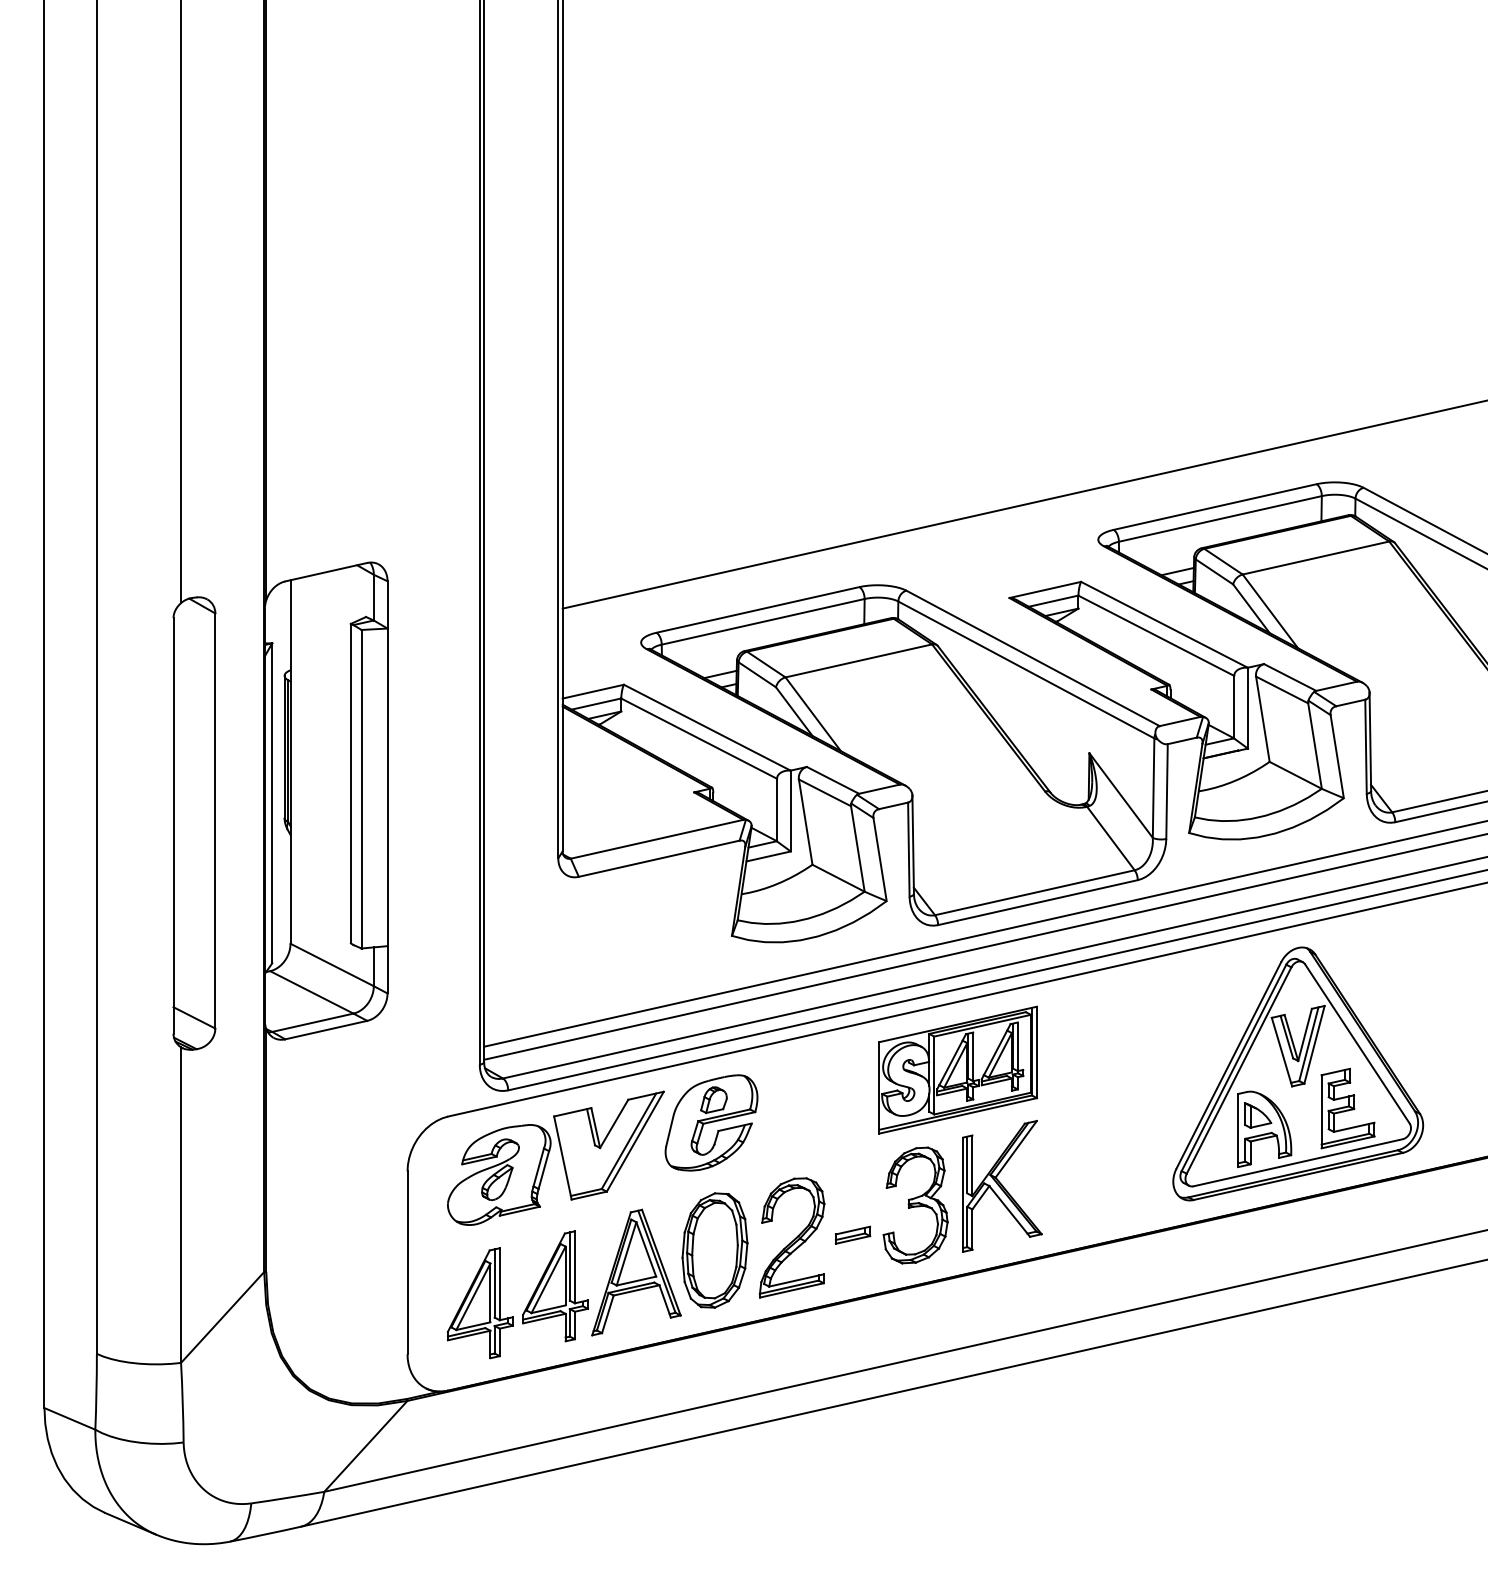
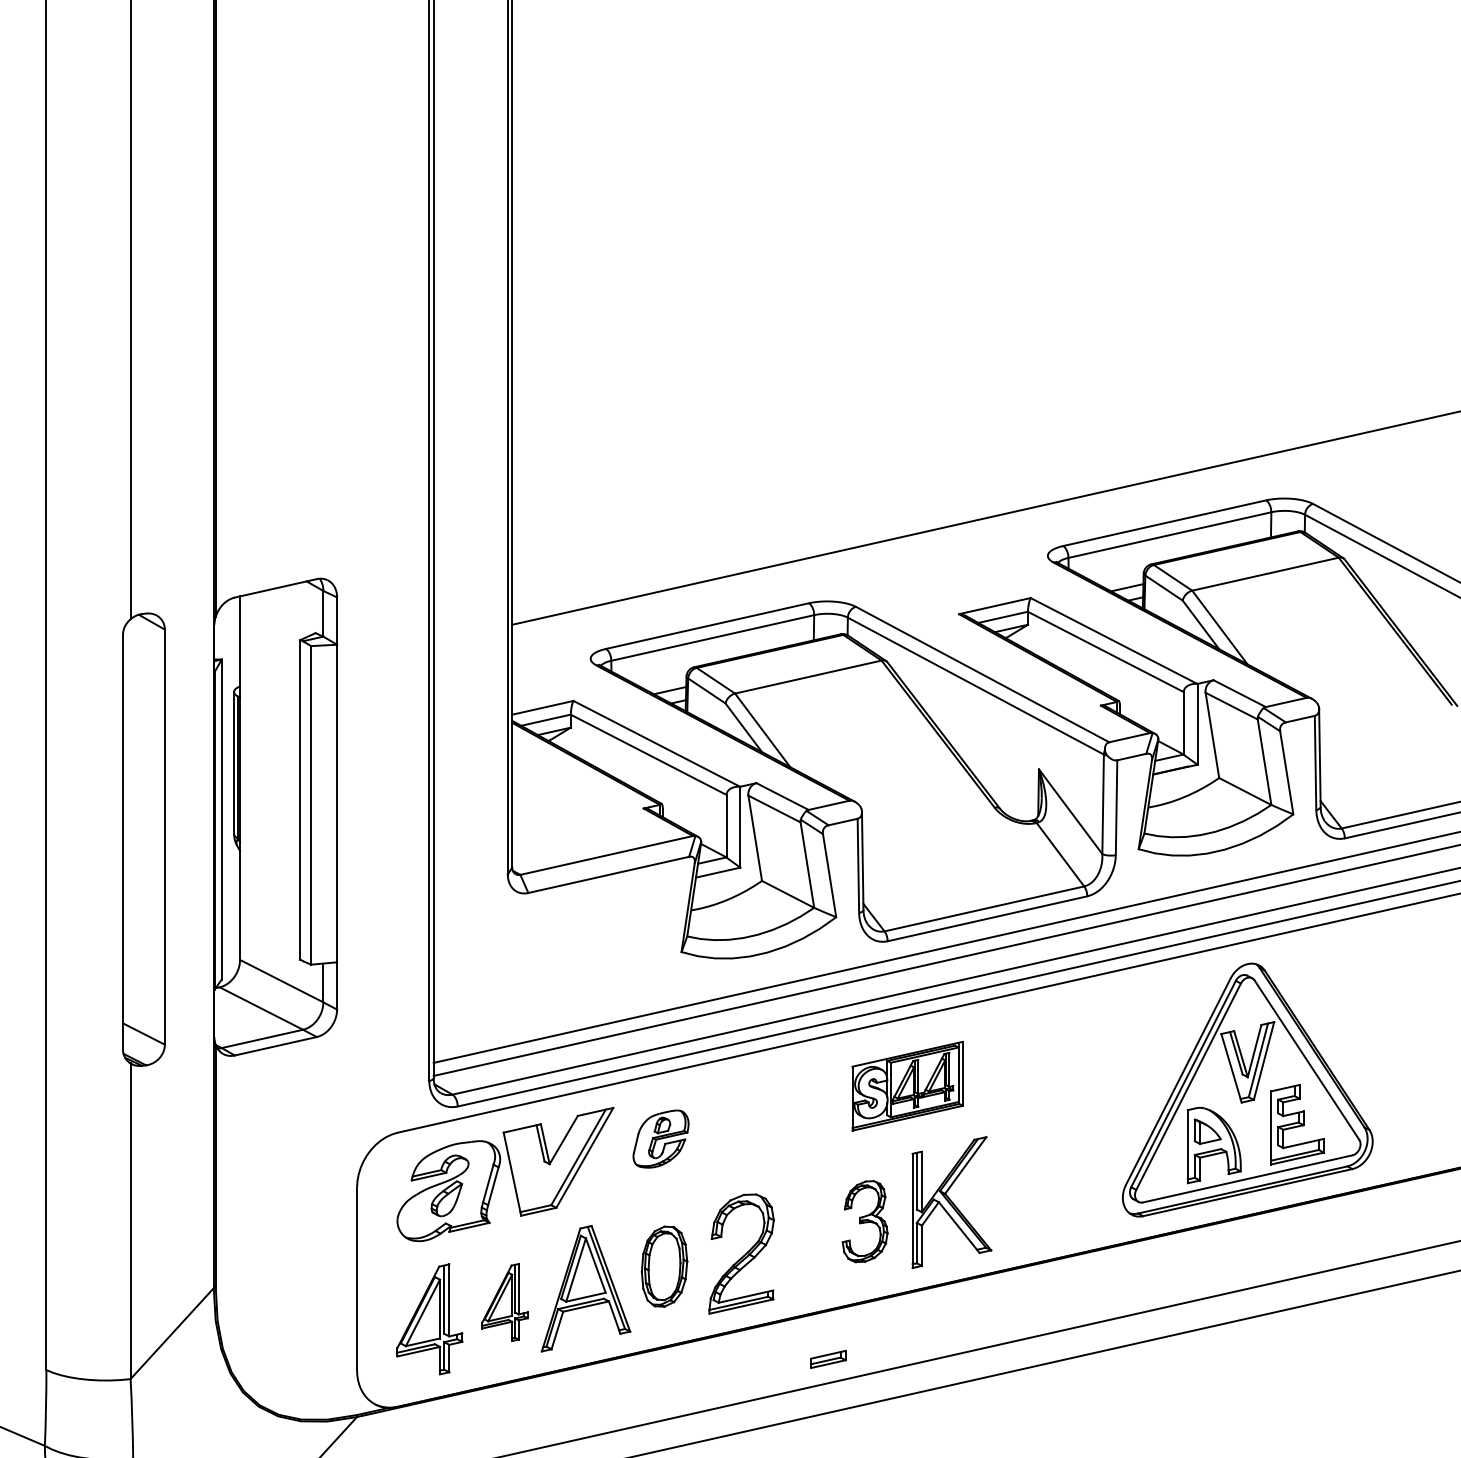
part: (957, 1069) -> (907, 1085), size x0.7
part: (711, 1122) -> (661, 1138), size x0.6
part: (915, 1205) -> (865, 1221), size x0.7
part: (852, 1234) -> (828, 1358), moved
part: (714, 1250) -> (664, 1266), size x0.7
part: (555, 1286) -> (505, 1302), size x0.7

